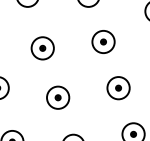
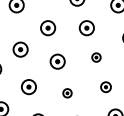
part: (103, 41) -> (96, 57), size x0.6
part: (117, 88) -> (105, 87), size x0.7
part: (58, 98) -> (67, 93), size x0.6

